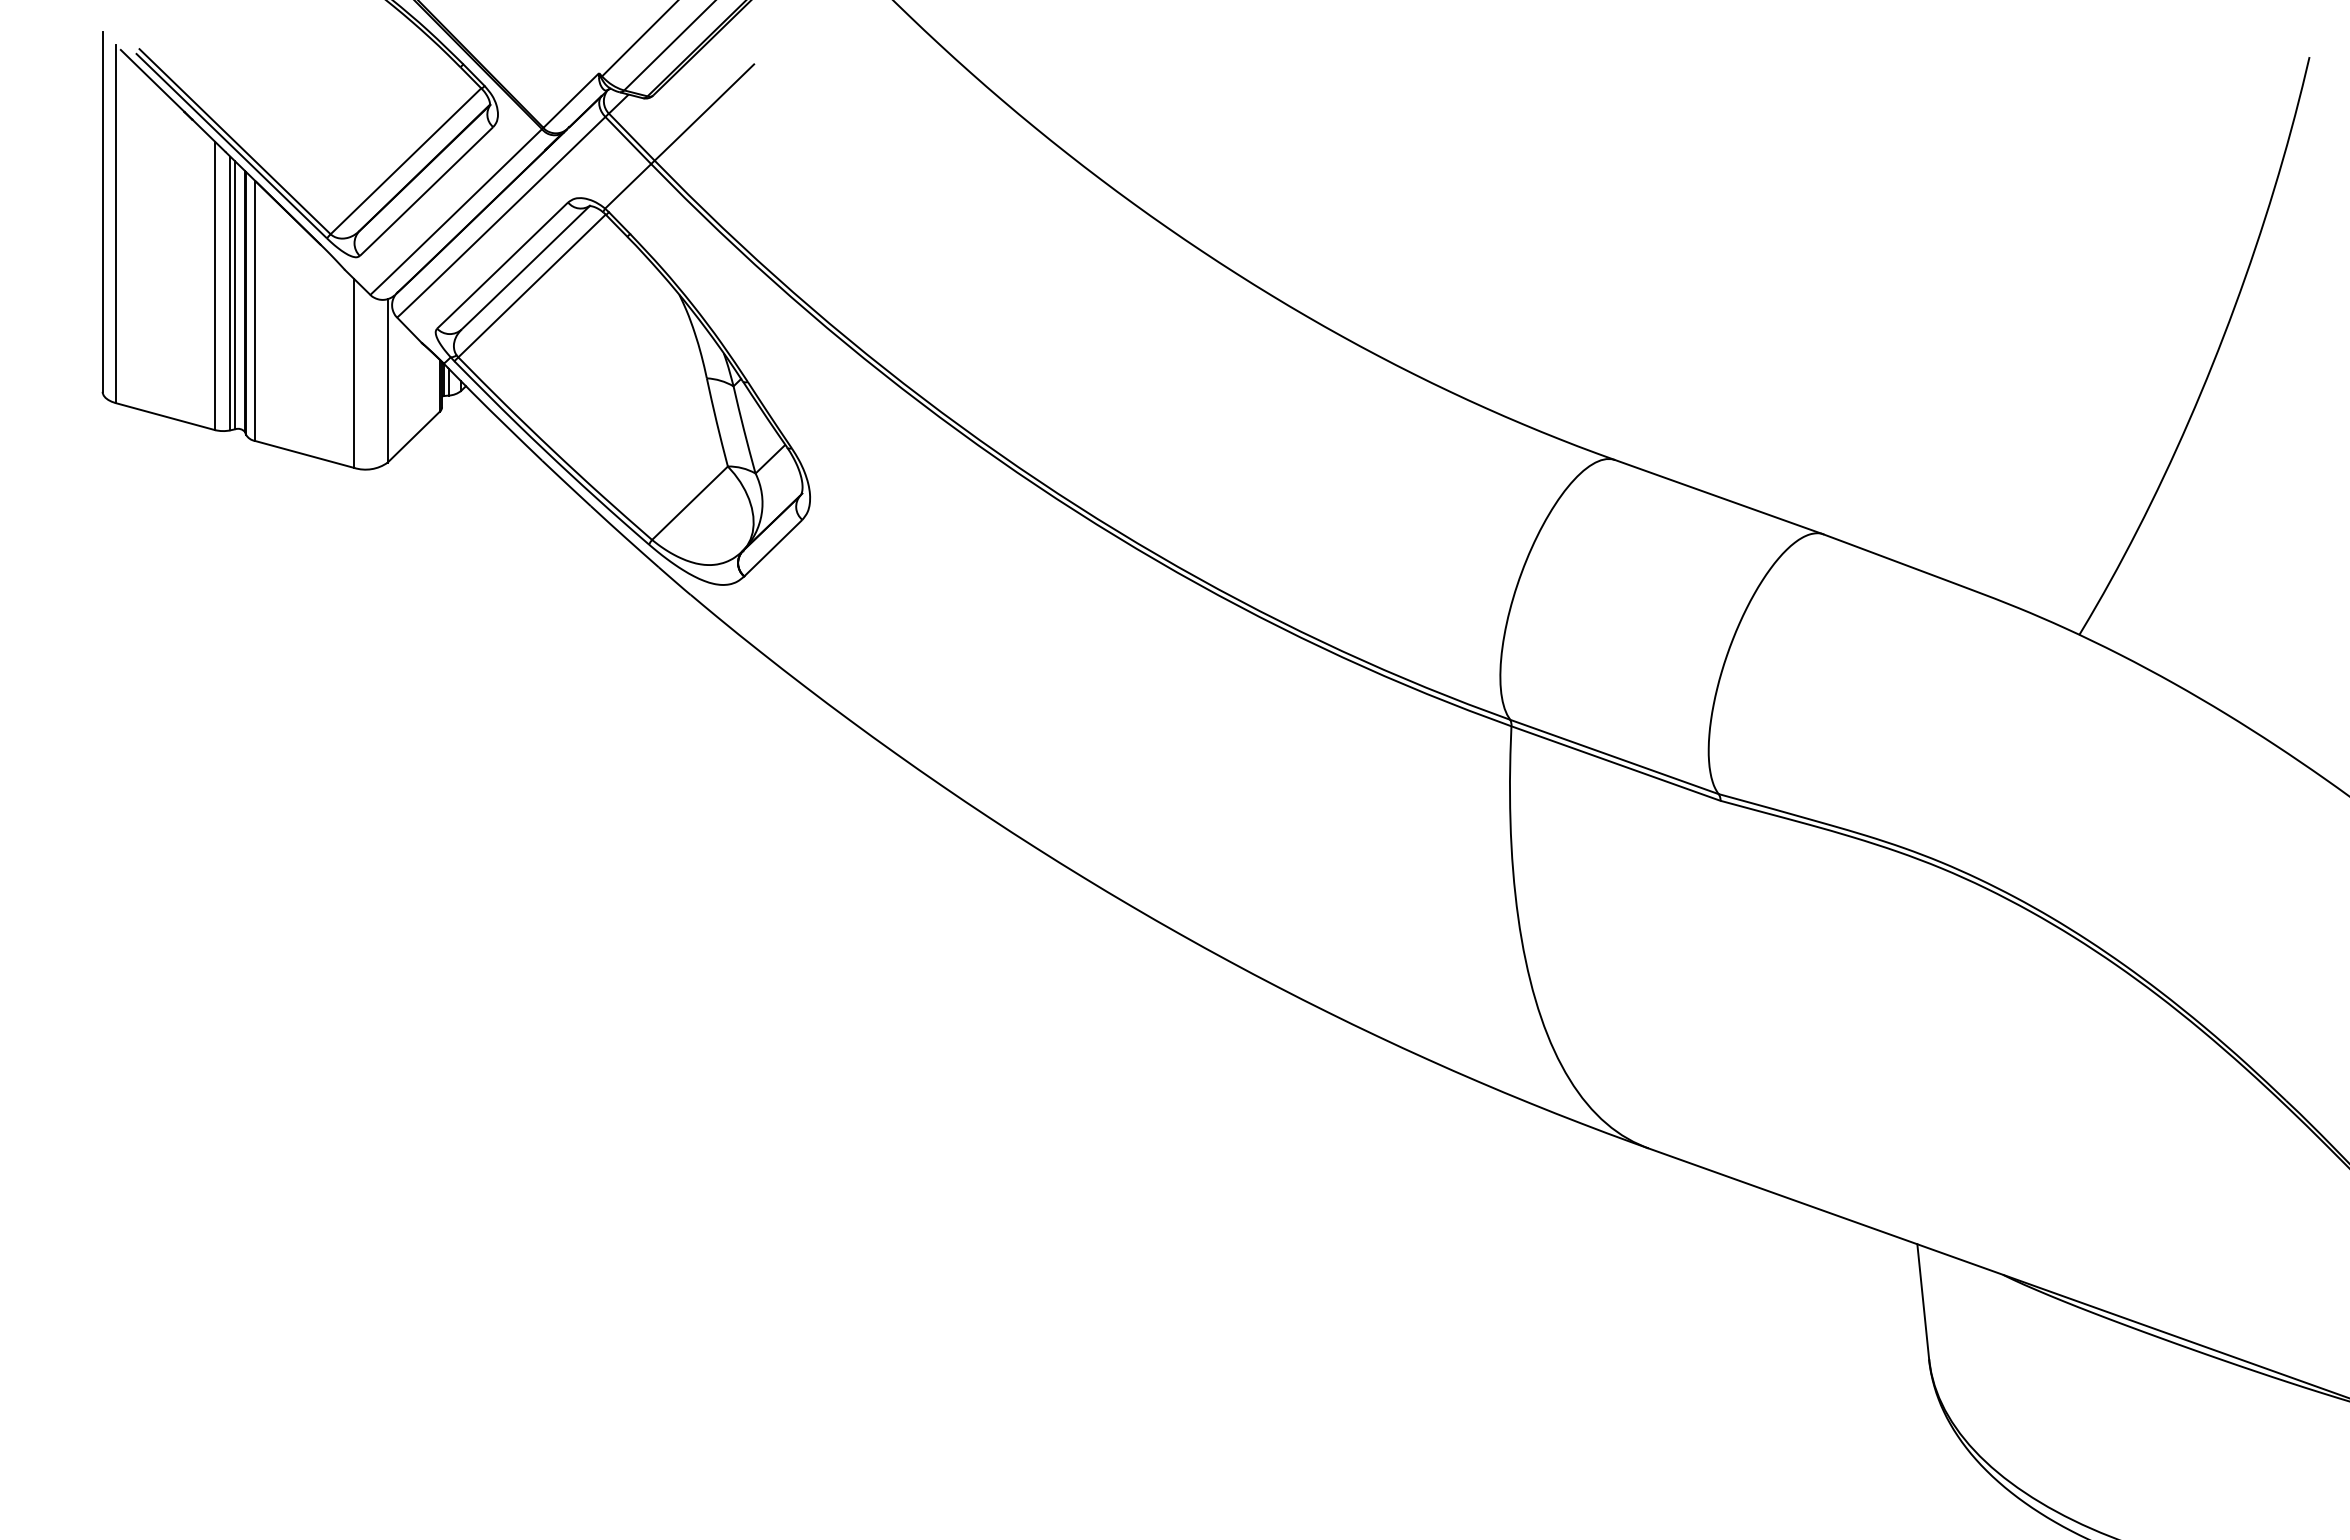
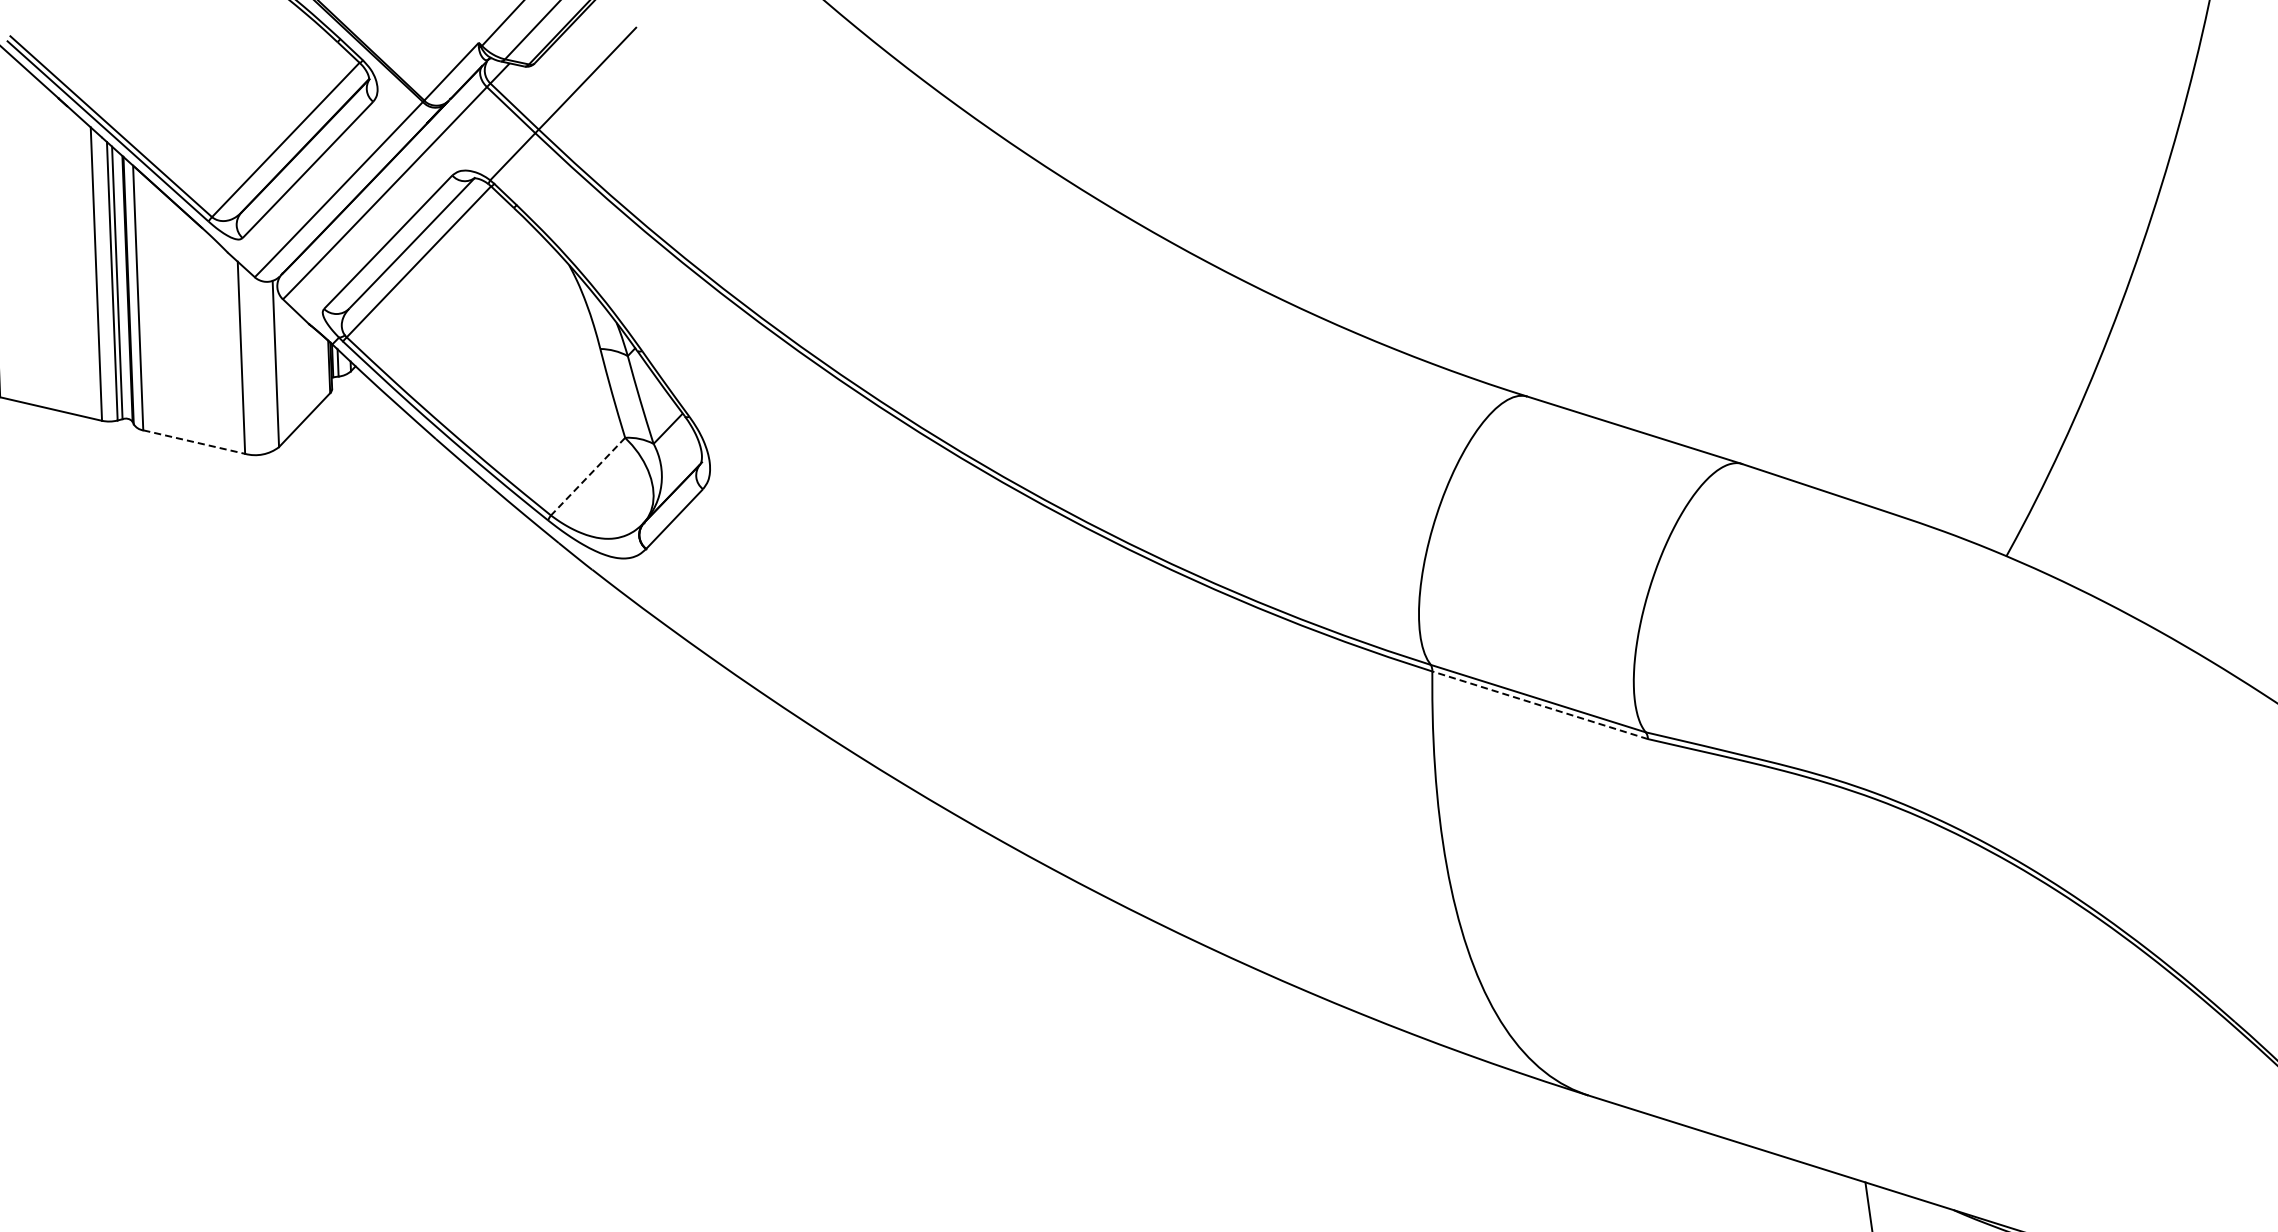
line: (305, 454) -> (195, 442), solid -> dashed
line: (690, 503) -> (588, 476), solid -> dashed
line: (1615, 763) -> (1539, 705), solid -> dashed

